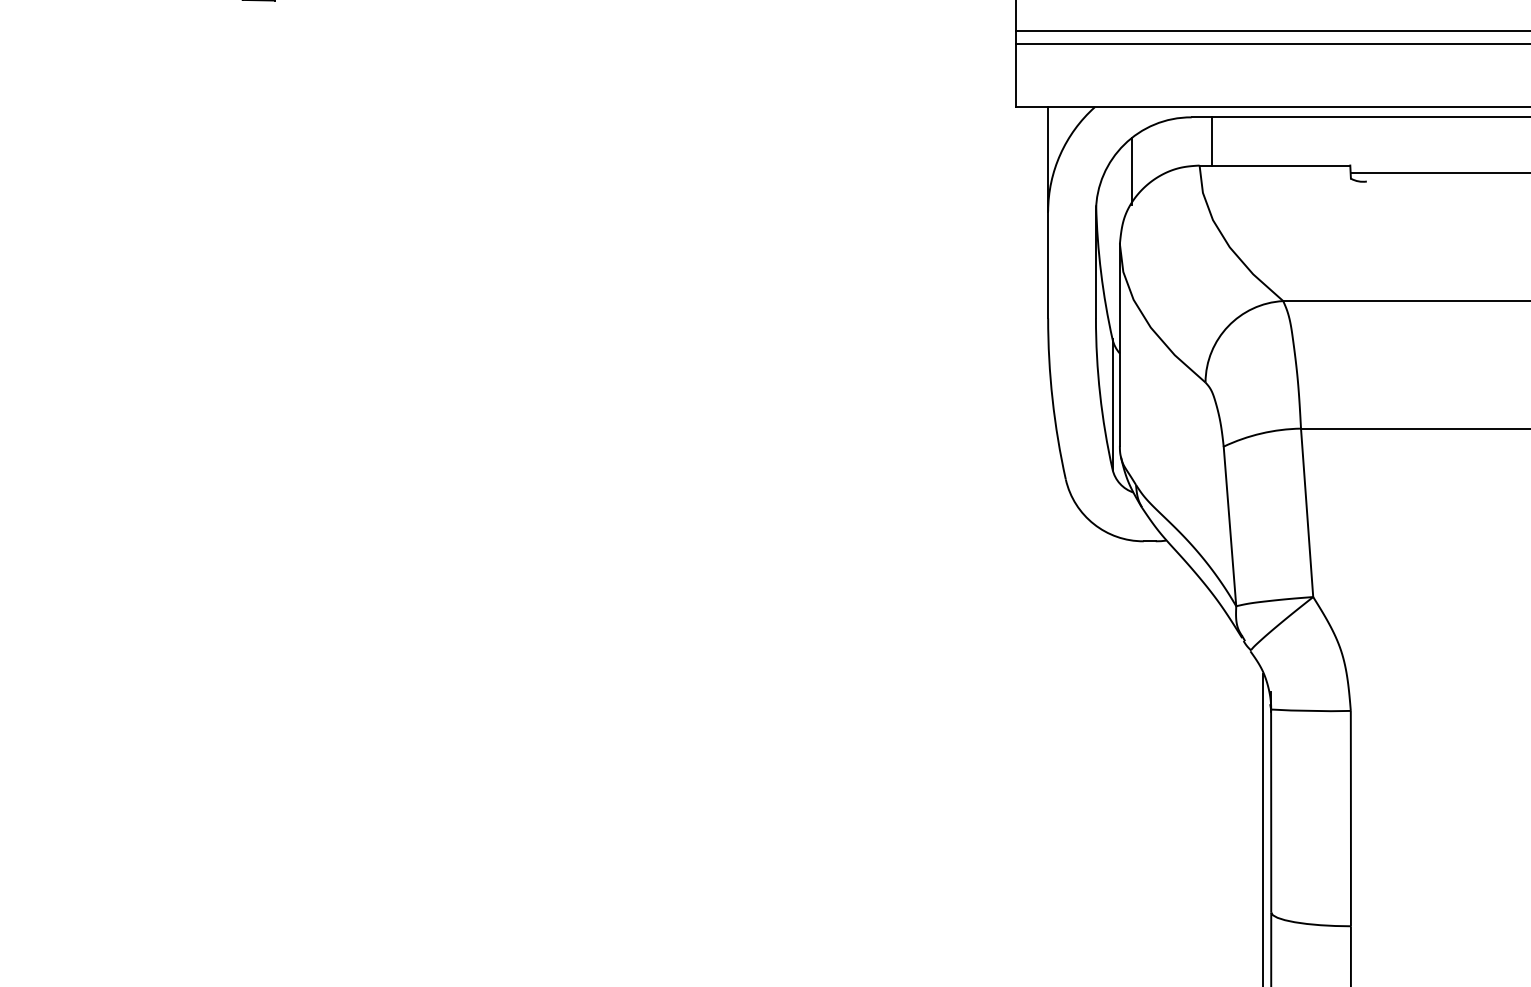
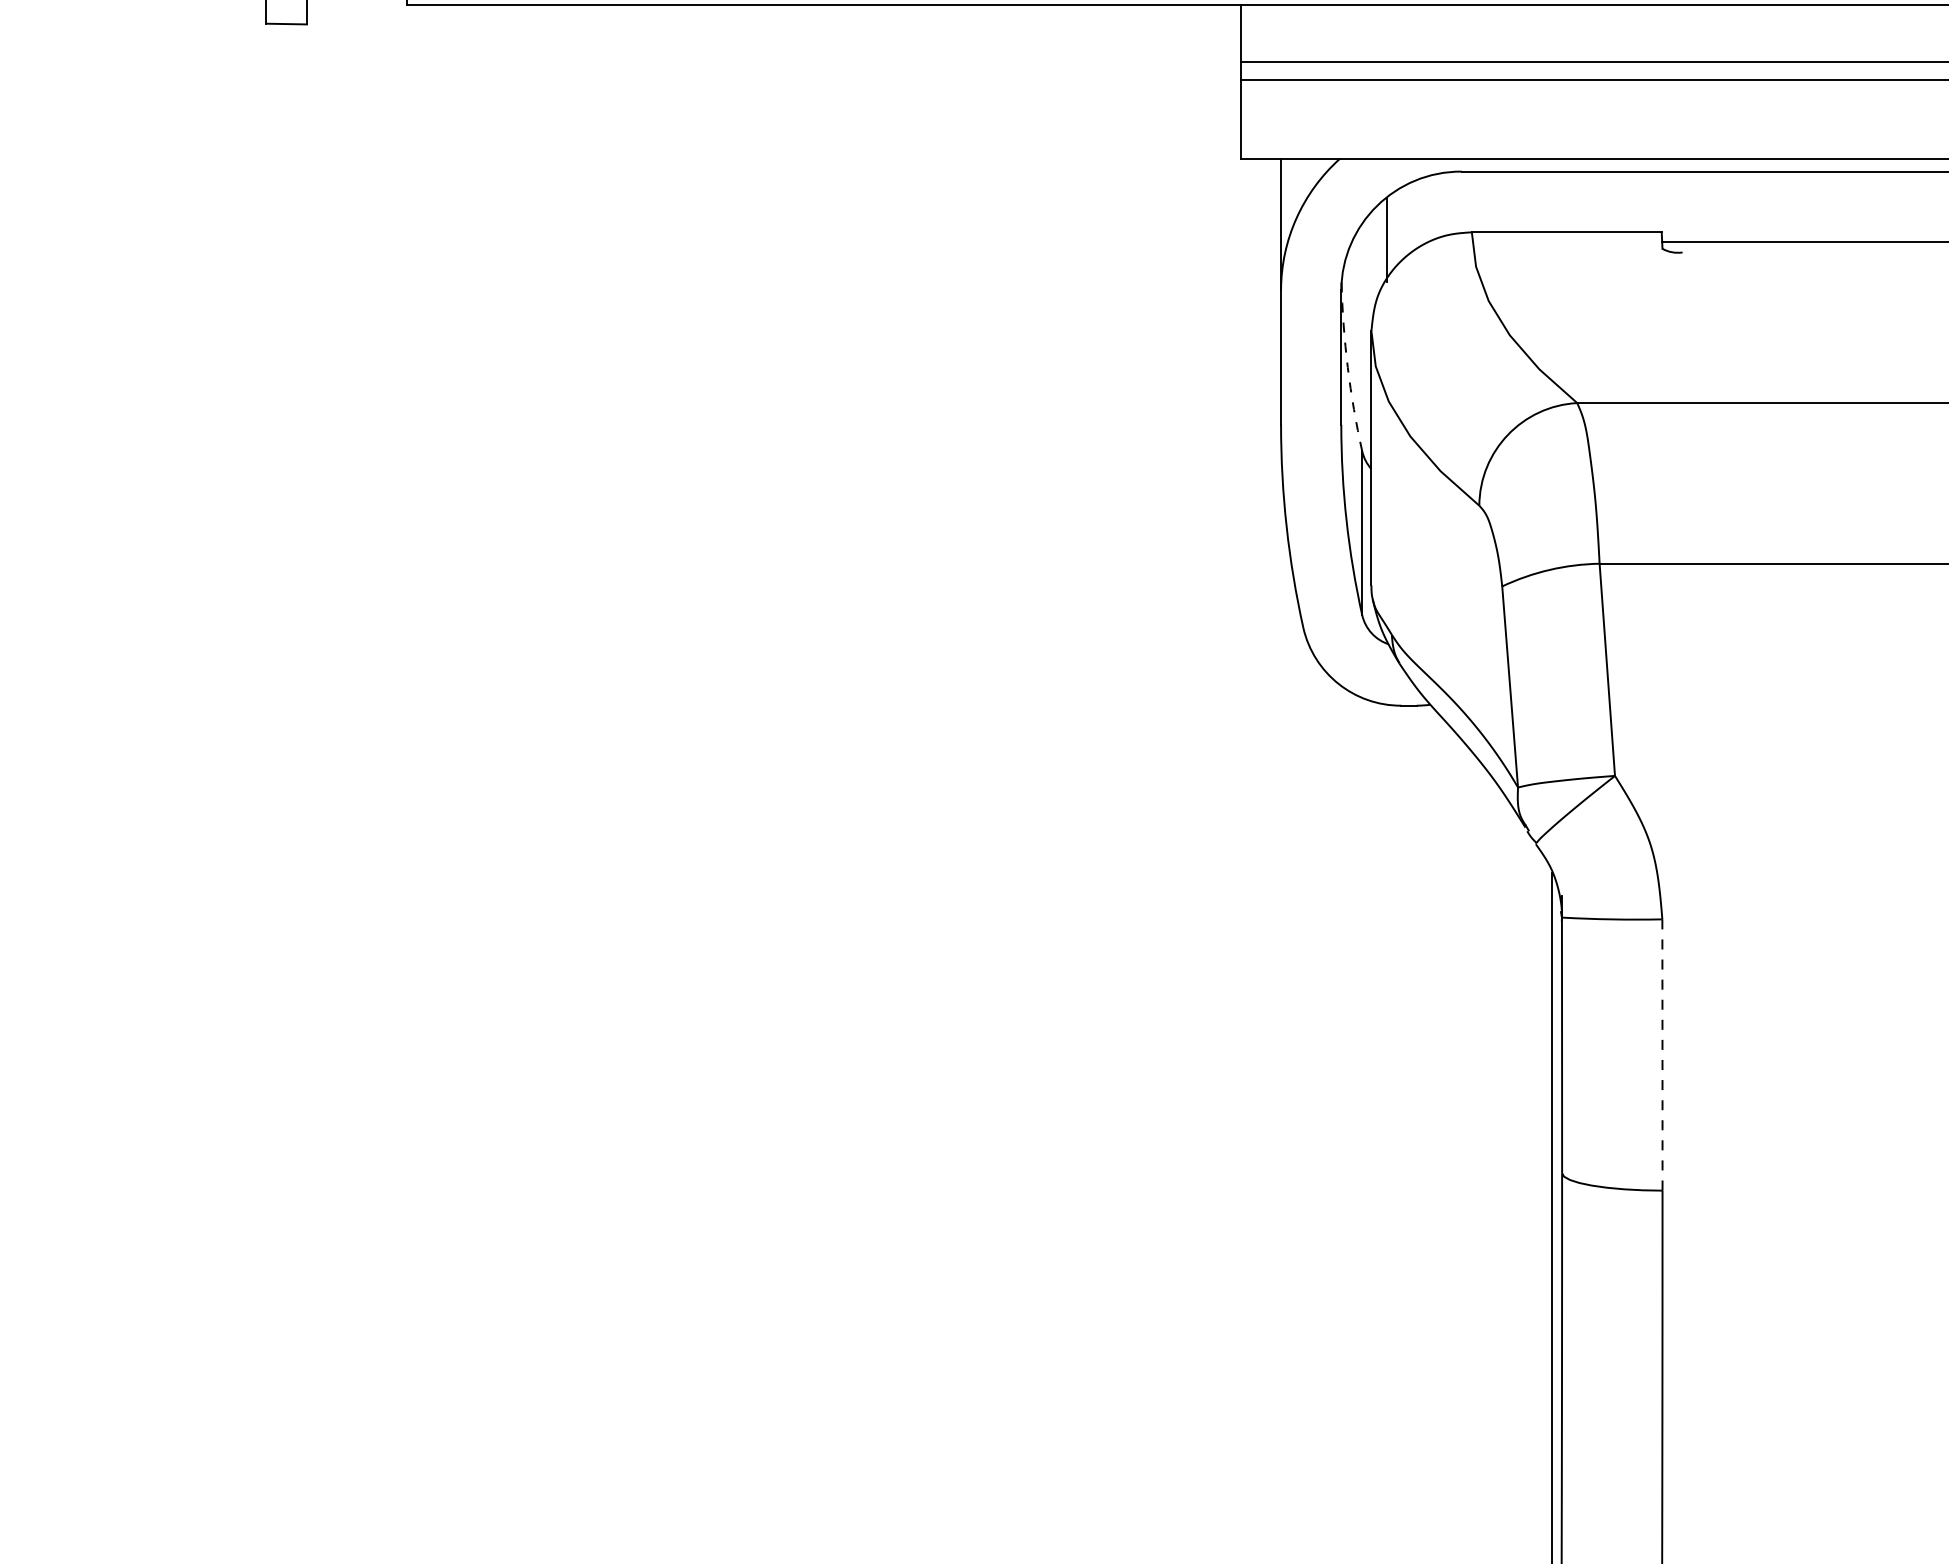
line: (1211, 141) -> (1486, 201), removed
arc: (1100, 272) -> (1347, 367), solid -> dashed
line: (1350, 818) -> (1662, 1054), solid -> dashed

